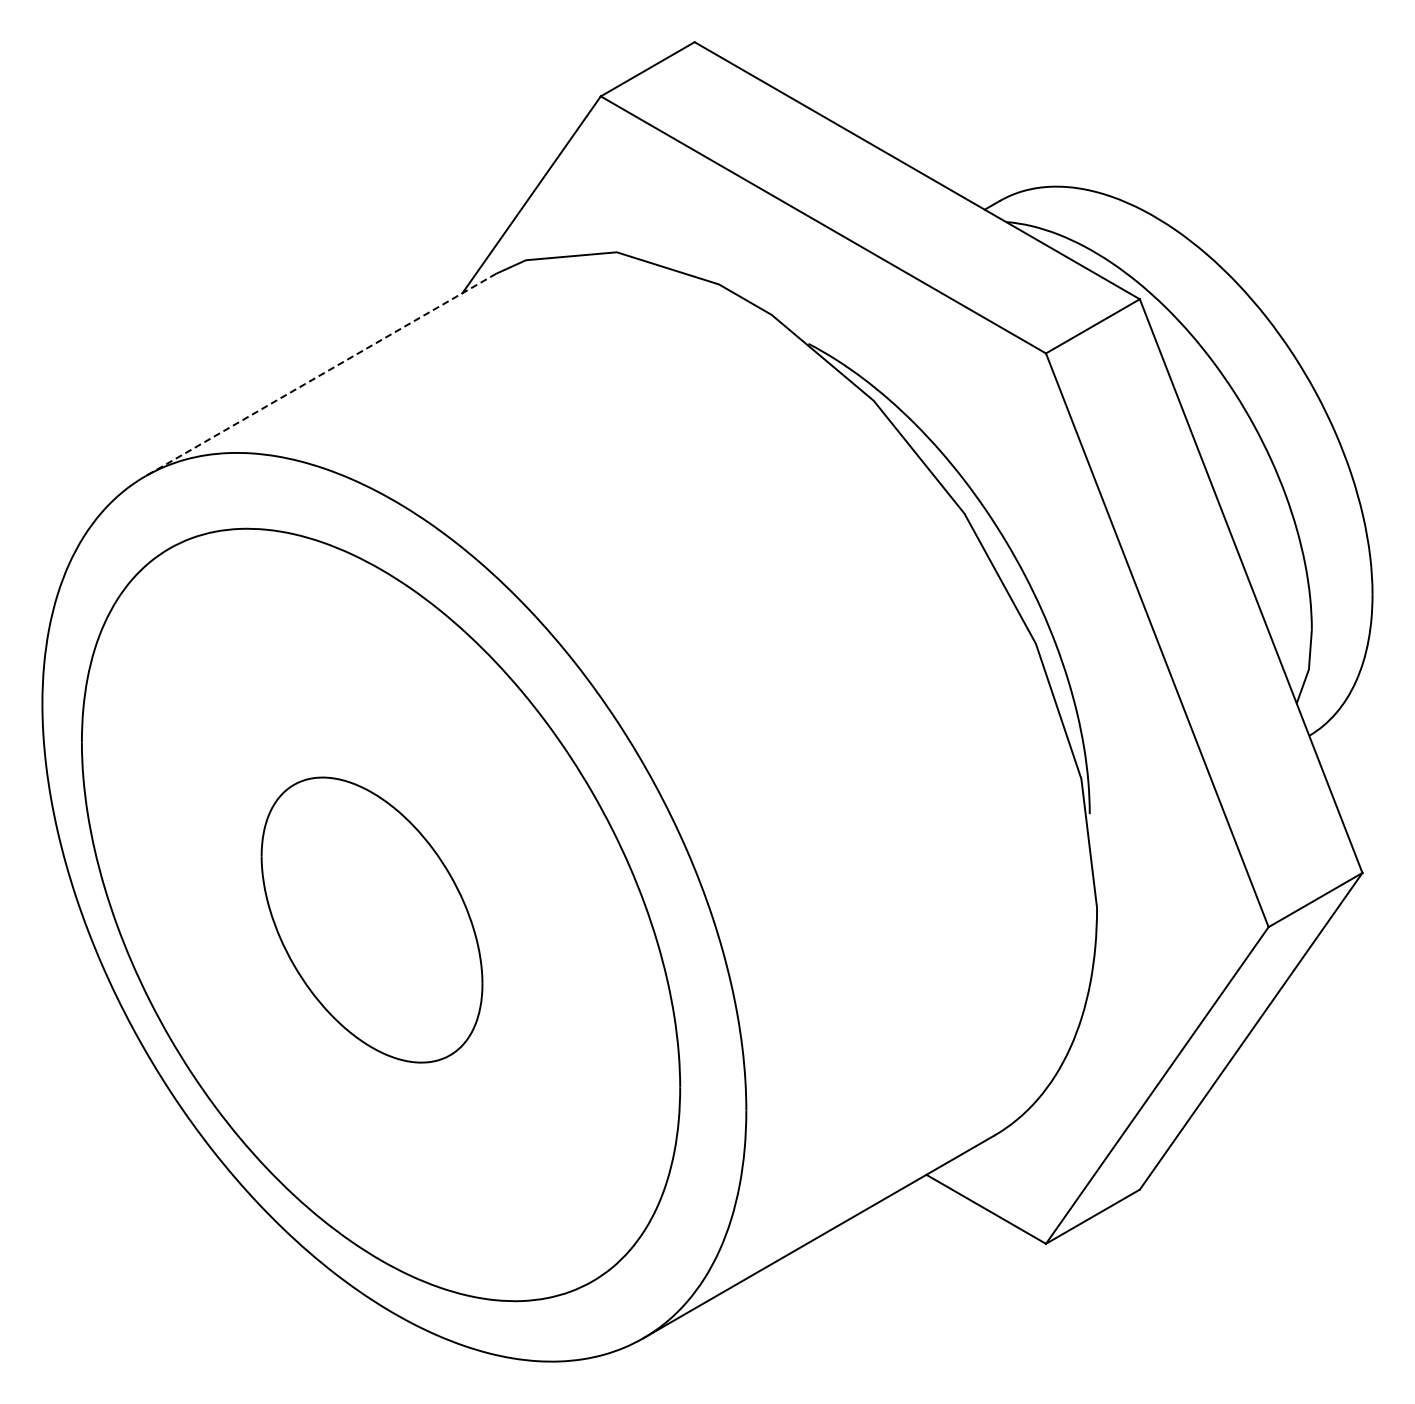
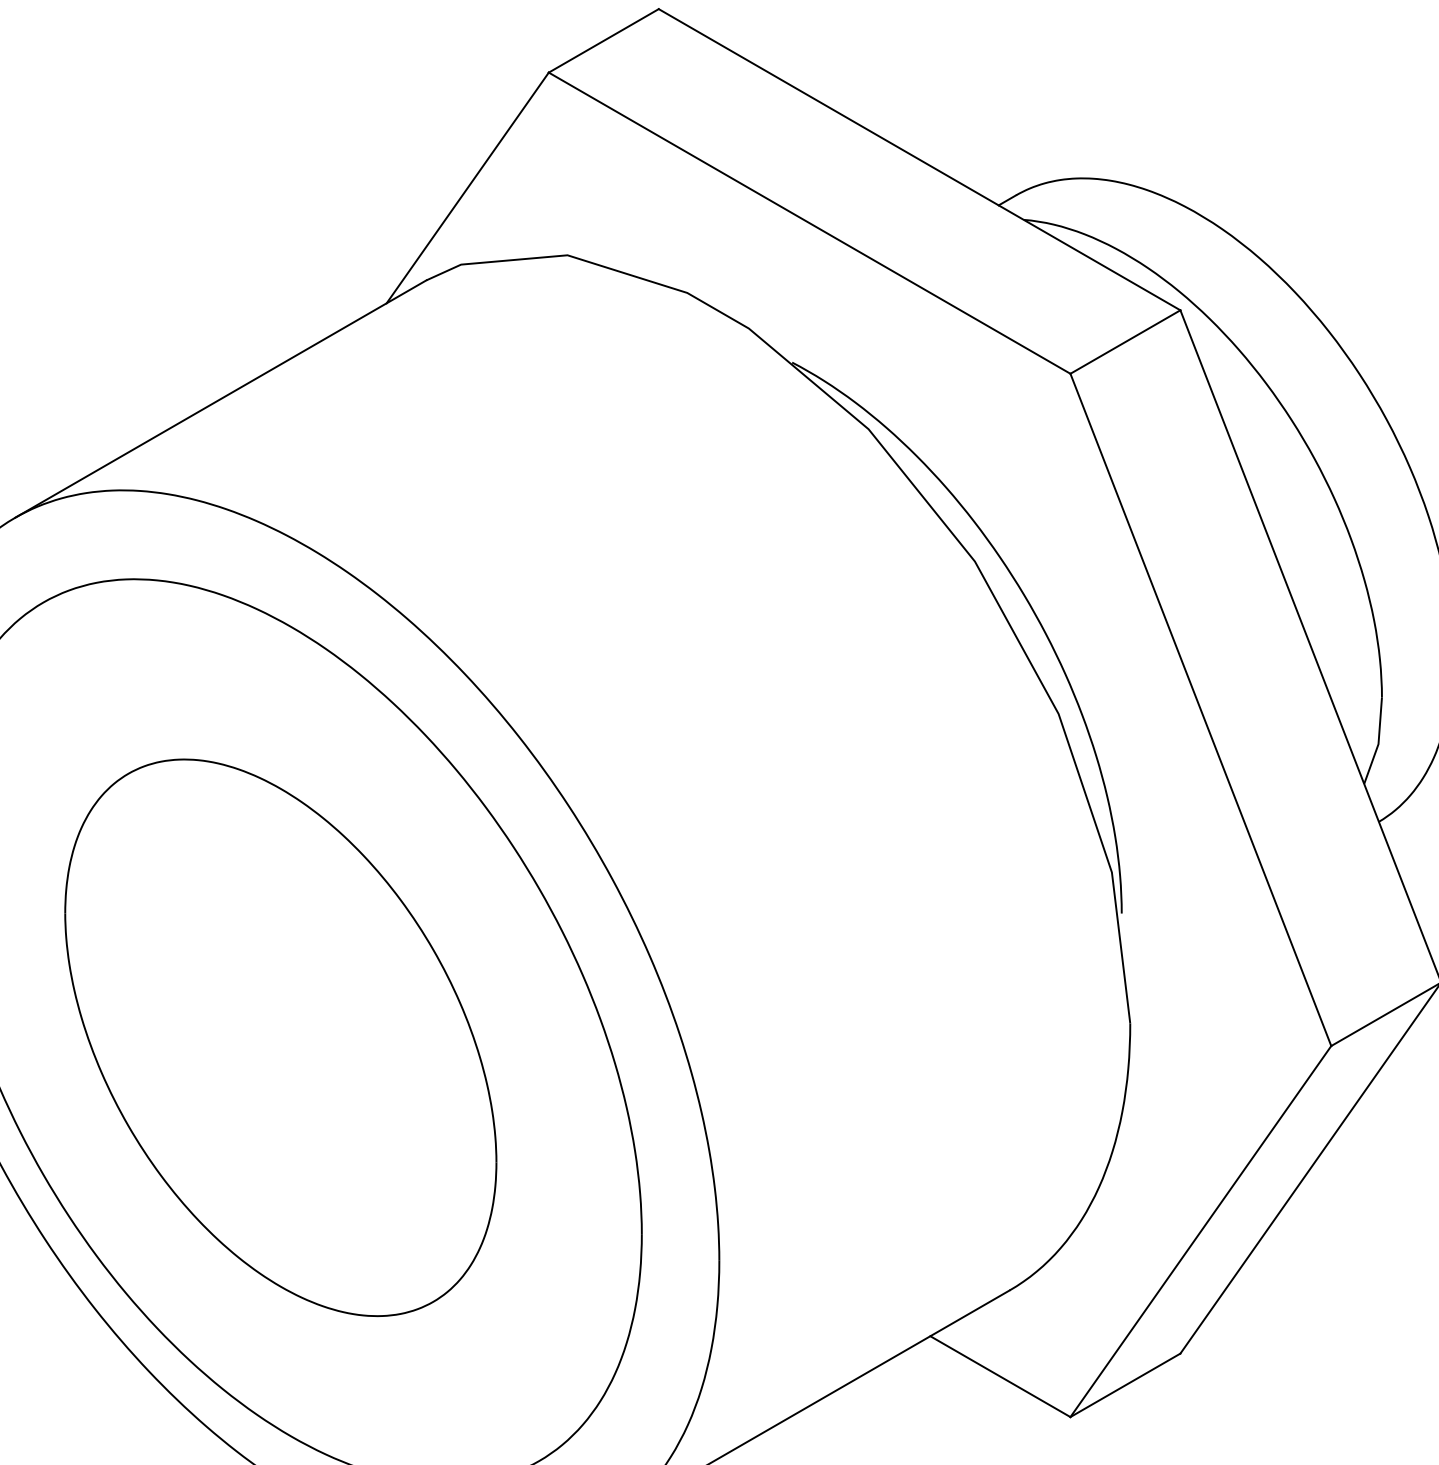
line: (320, 375) -> (220, 399), dashed -> solid
part: (371, 919) -> (280, 1037), size x1.67

